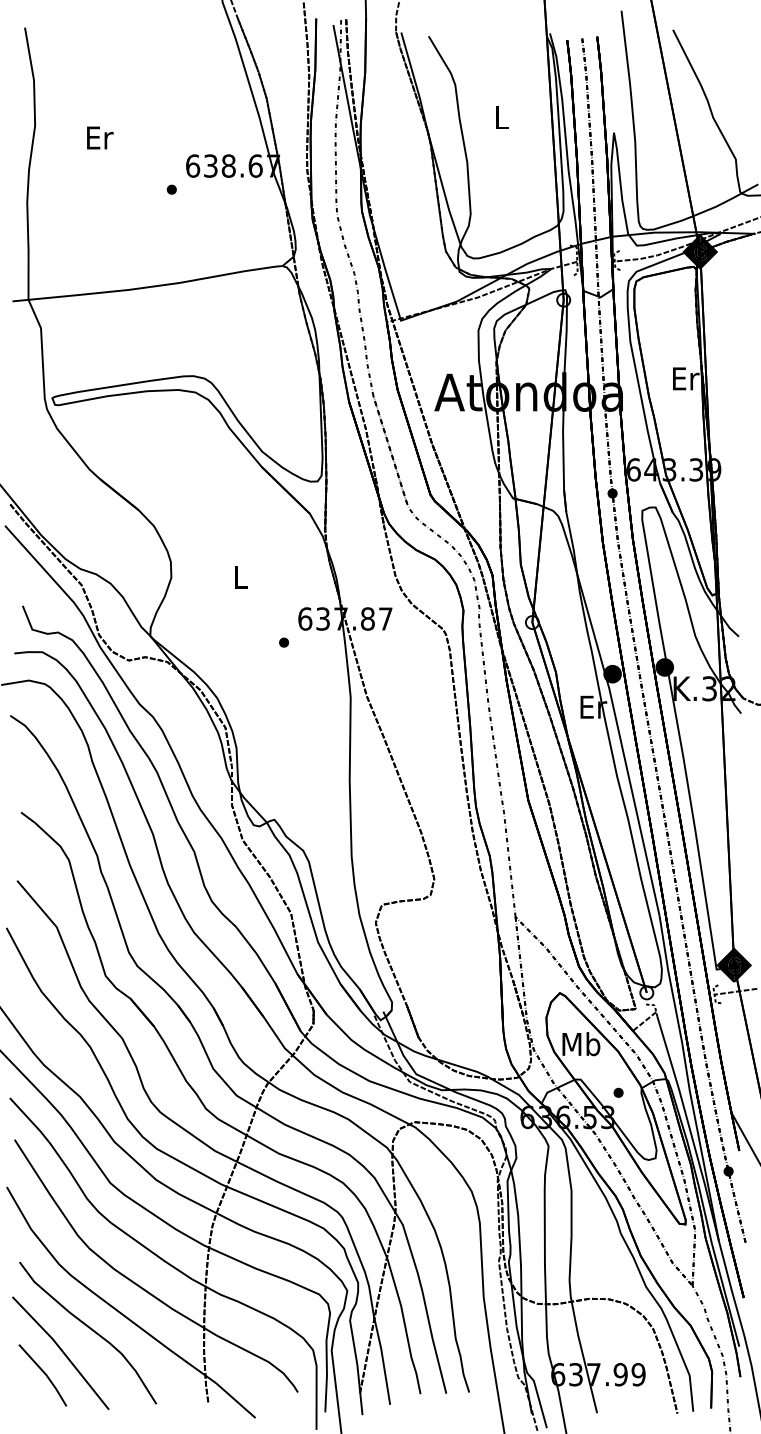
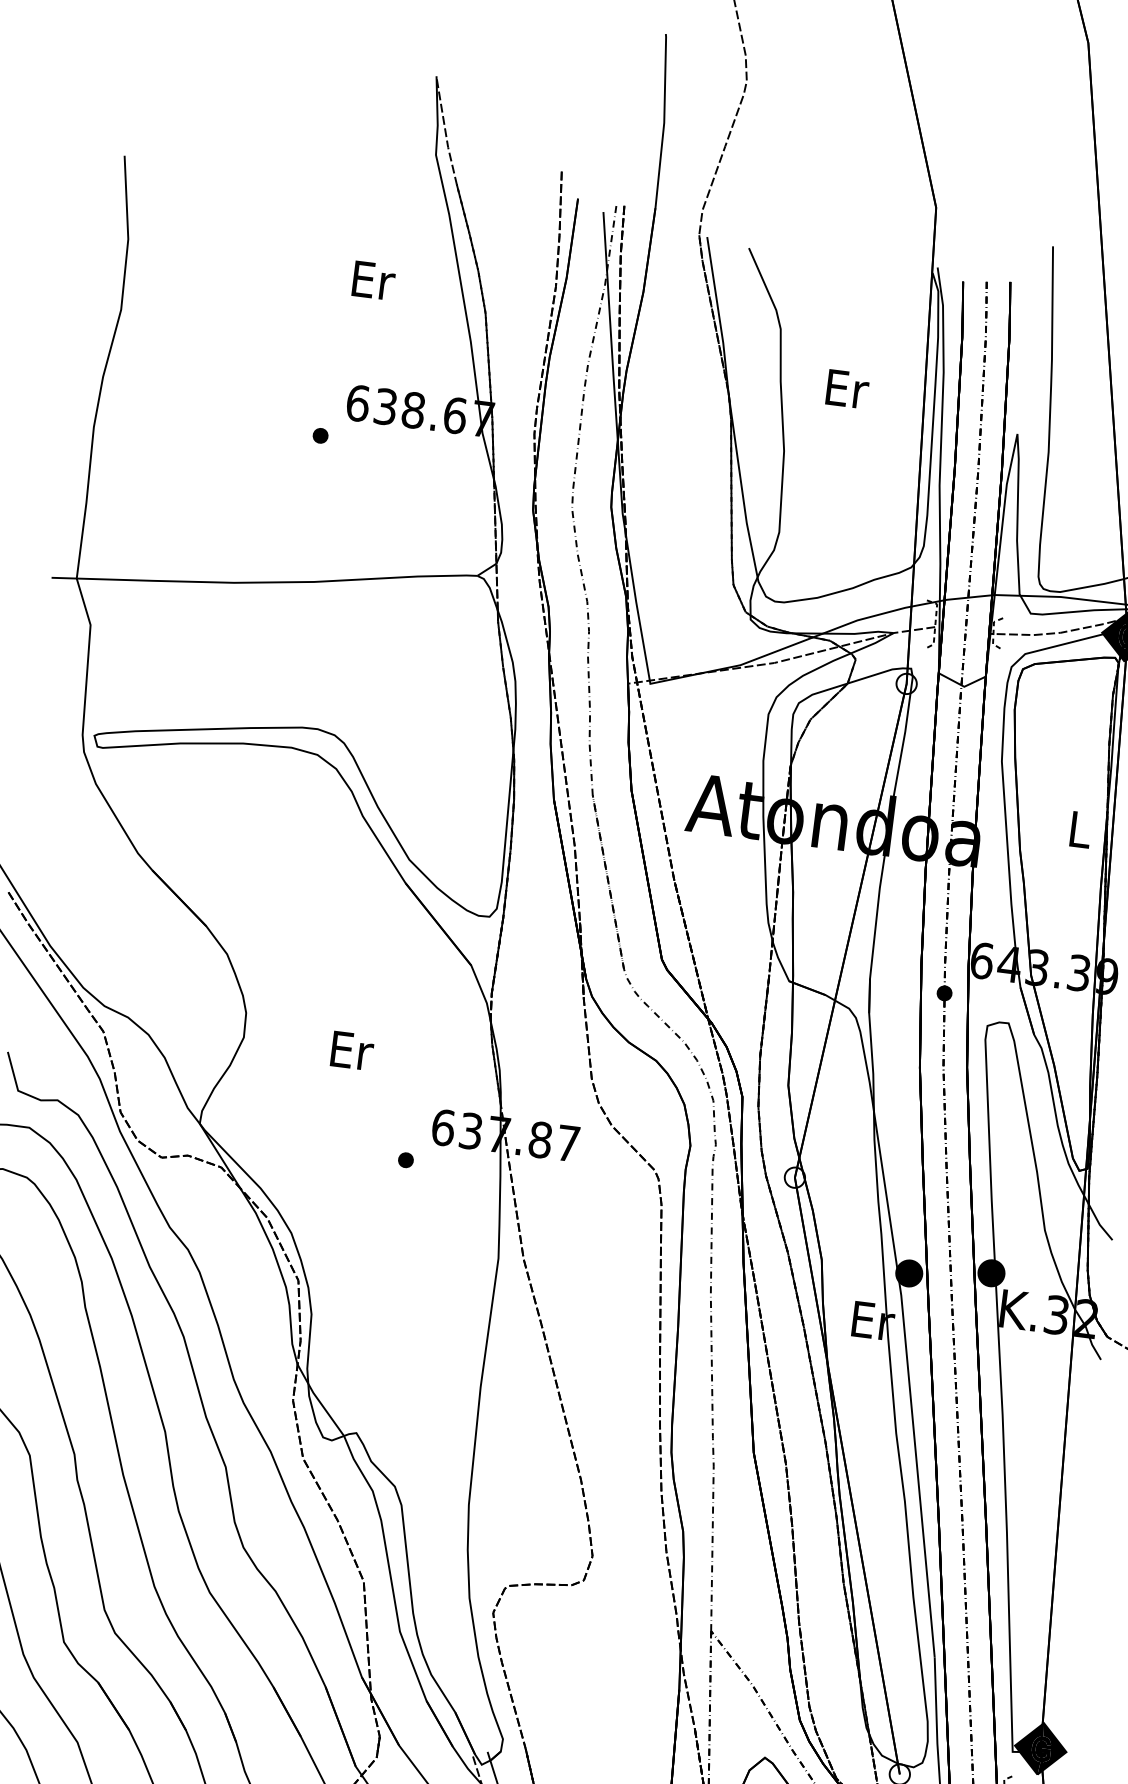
text: (502, 117) -> (847, 388), L -> Er
text: (100, 137) -> (374, 280), moved
text: (686, 378) -> (1081, 829), Er -> L
text: (241, 577) -> (352, 1050), L -> Er

